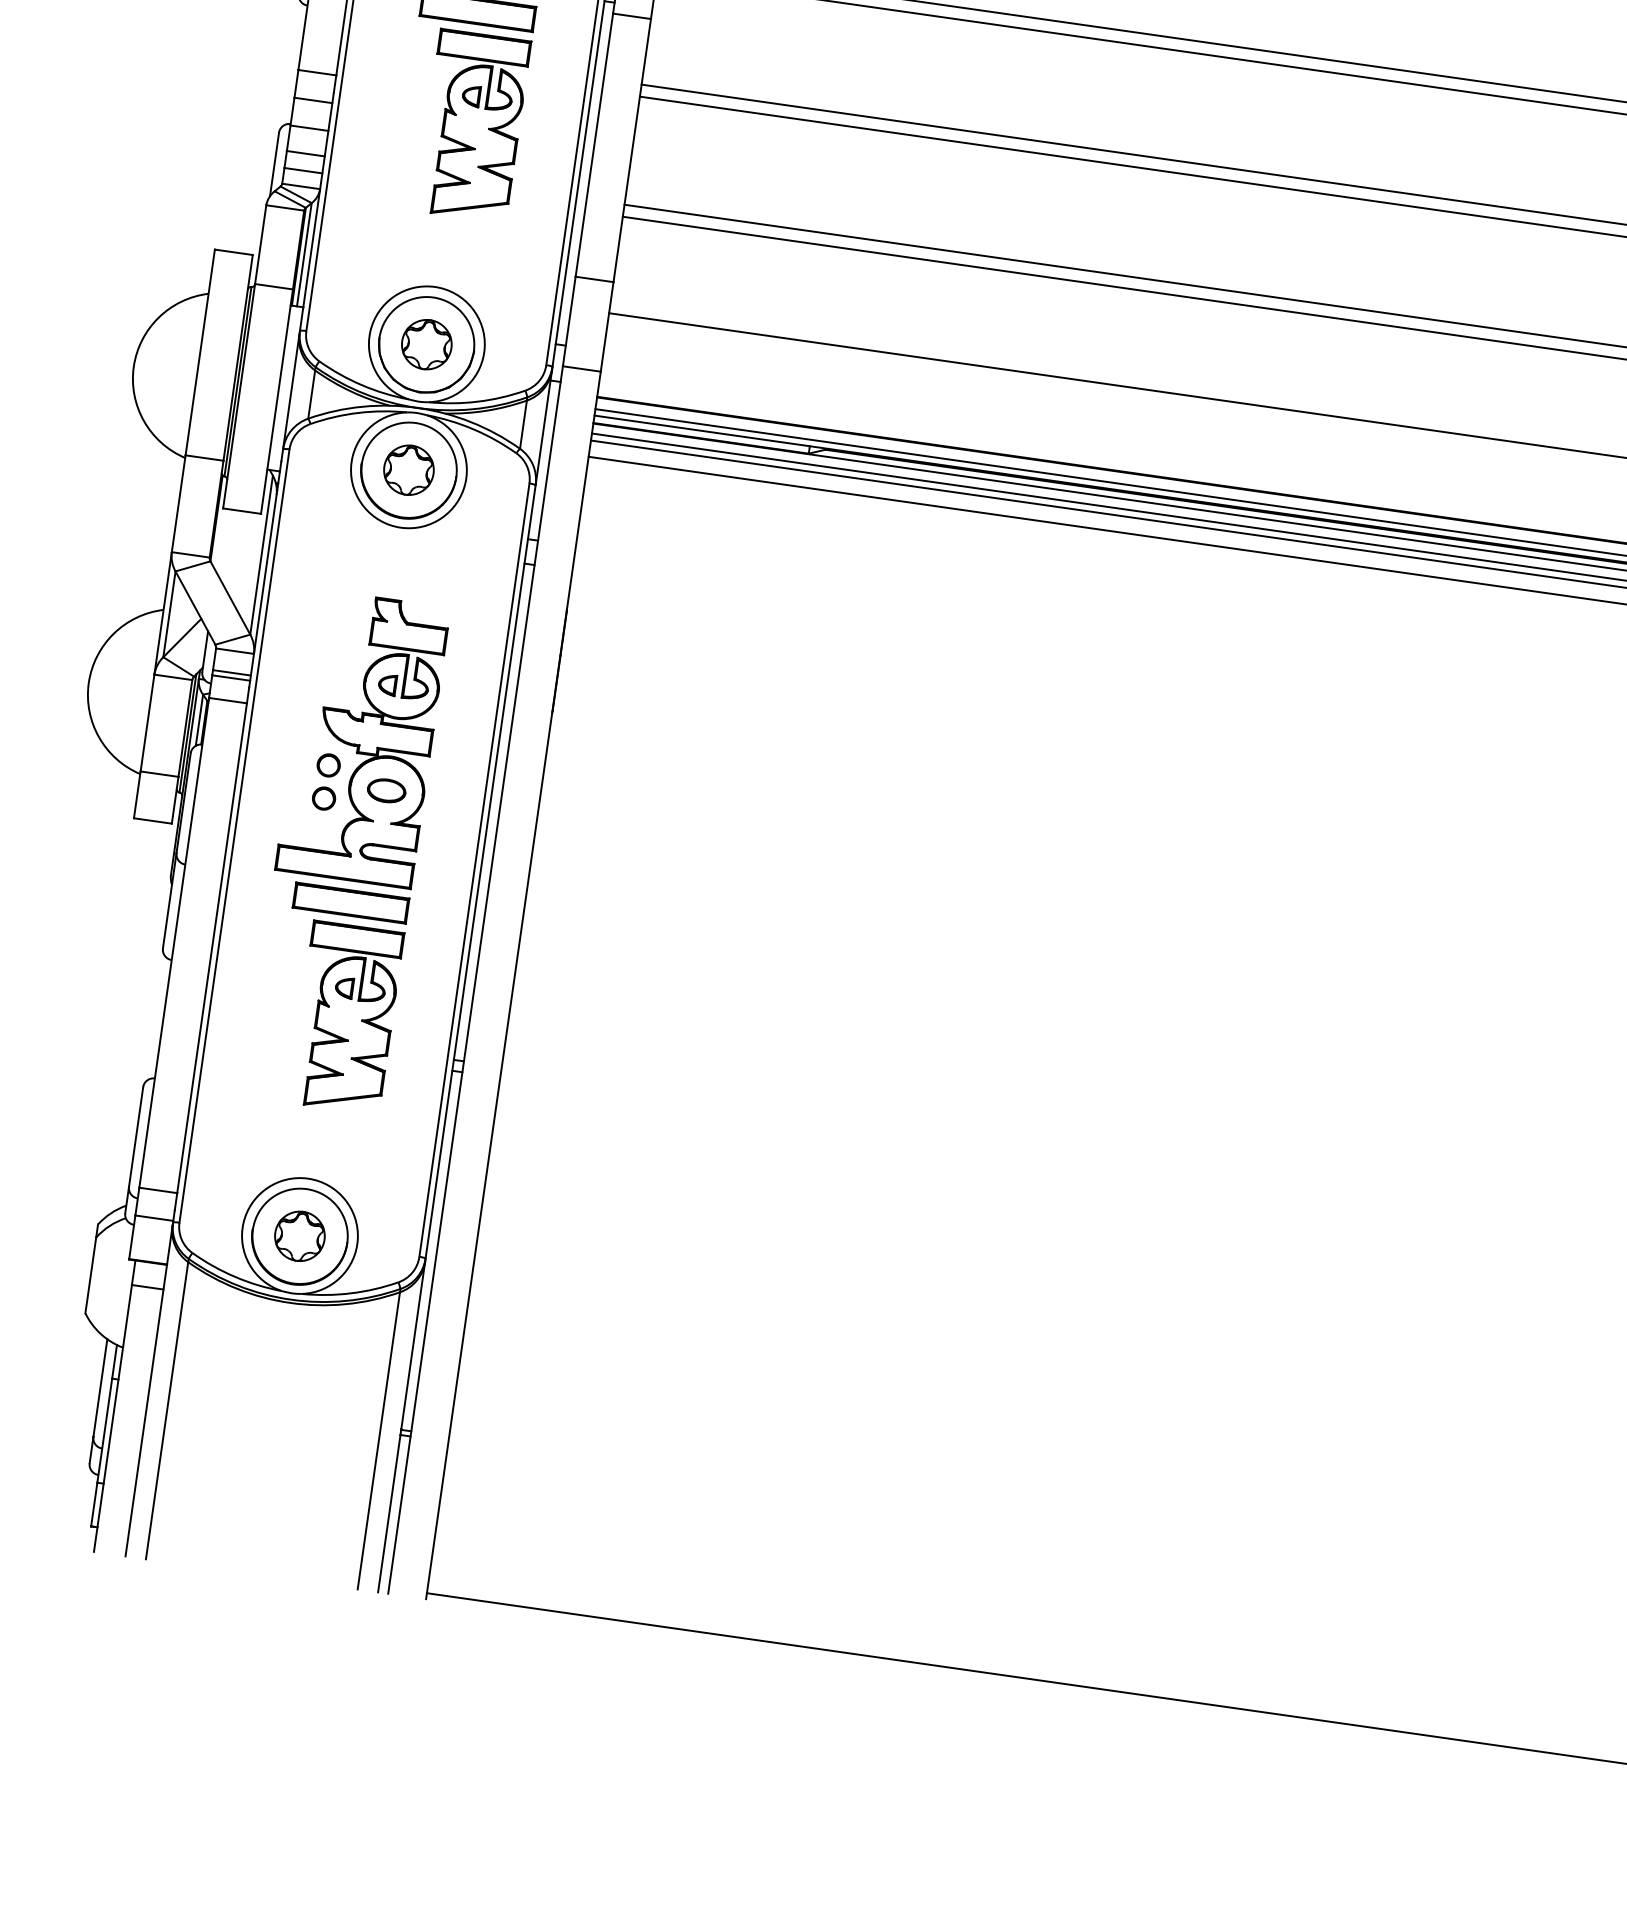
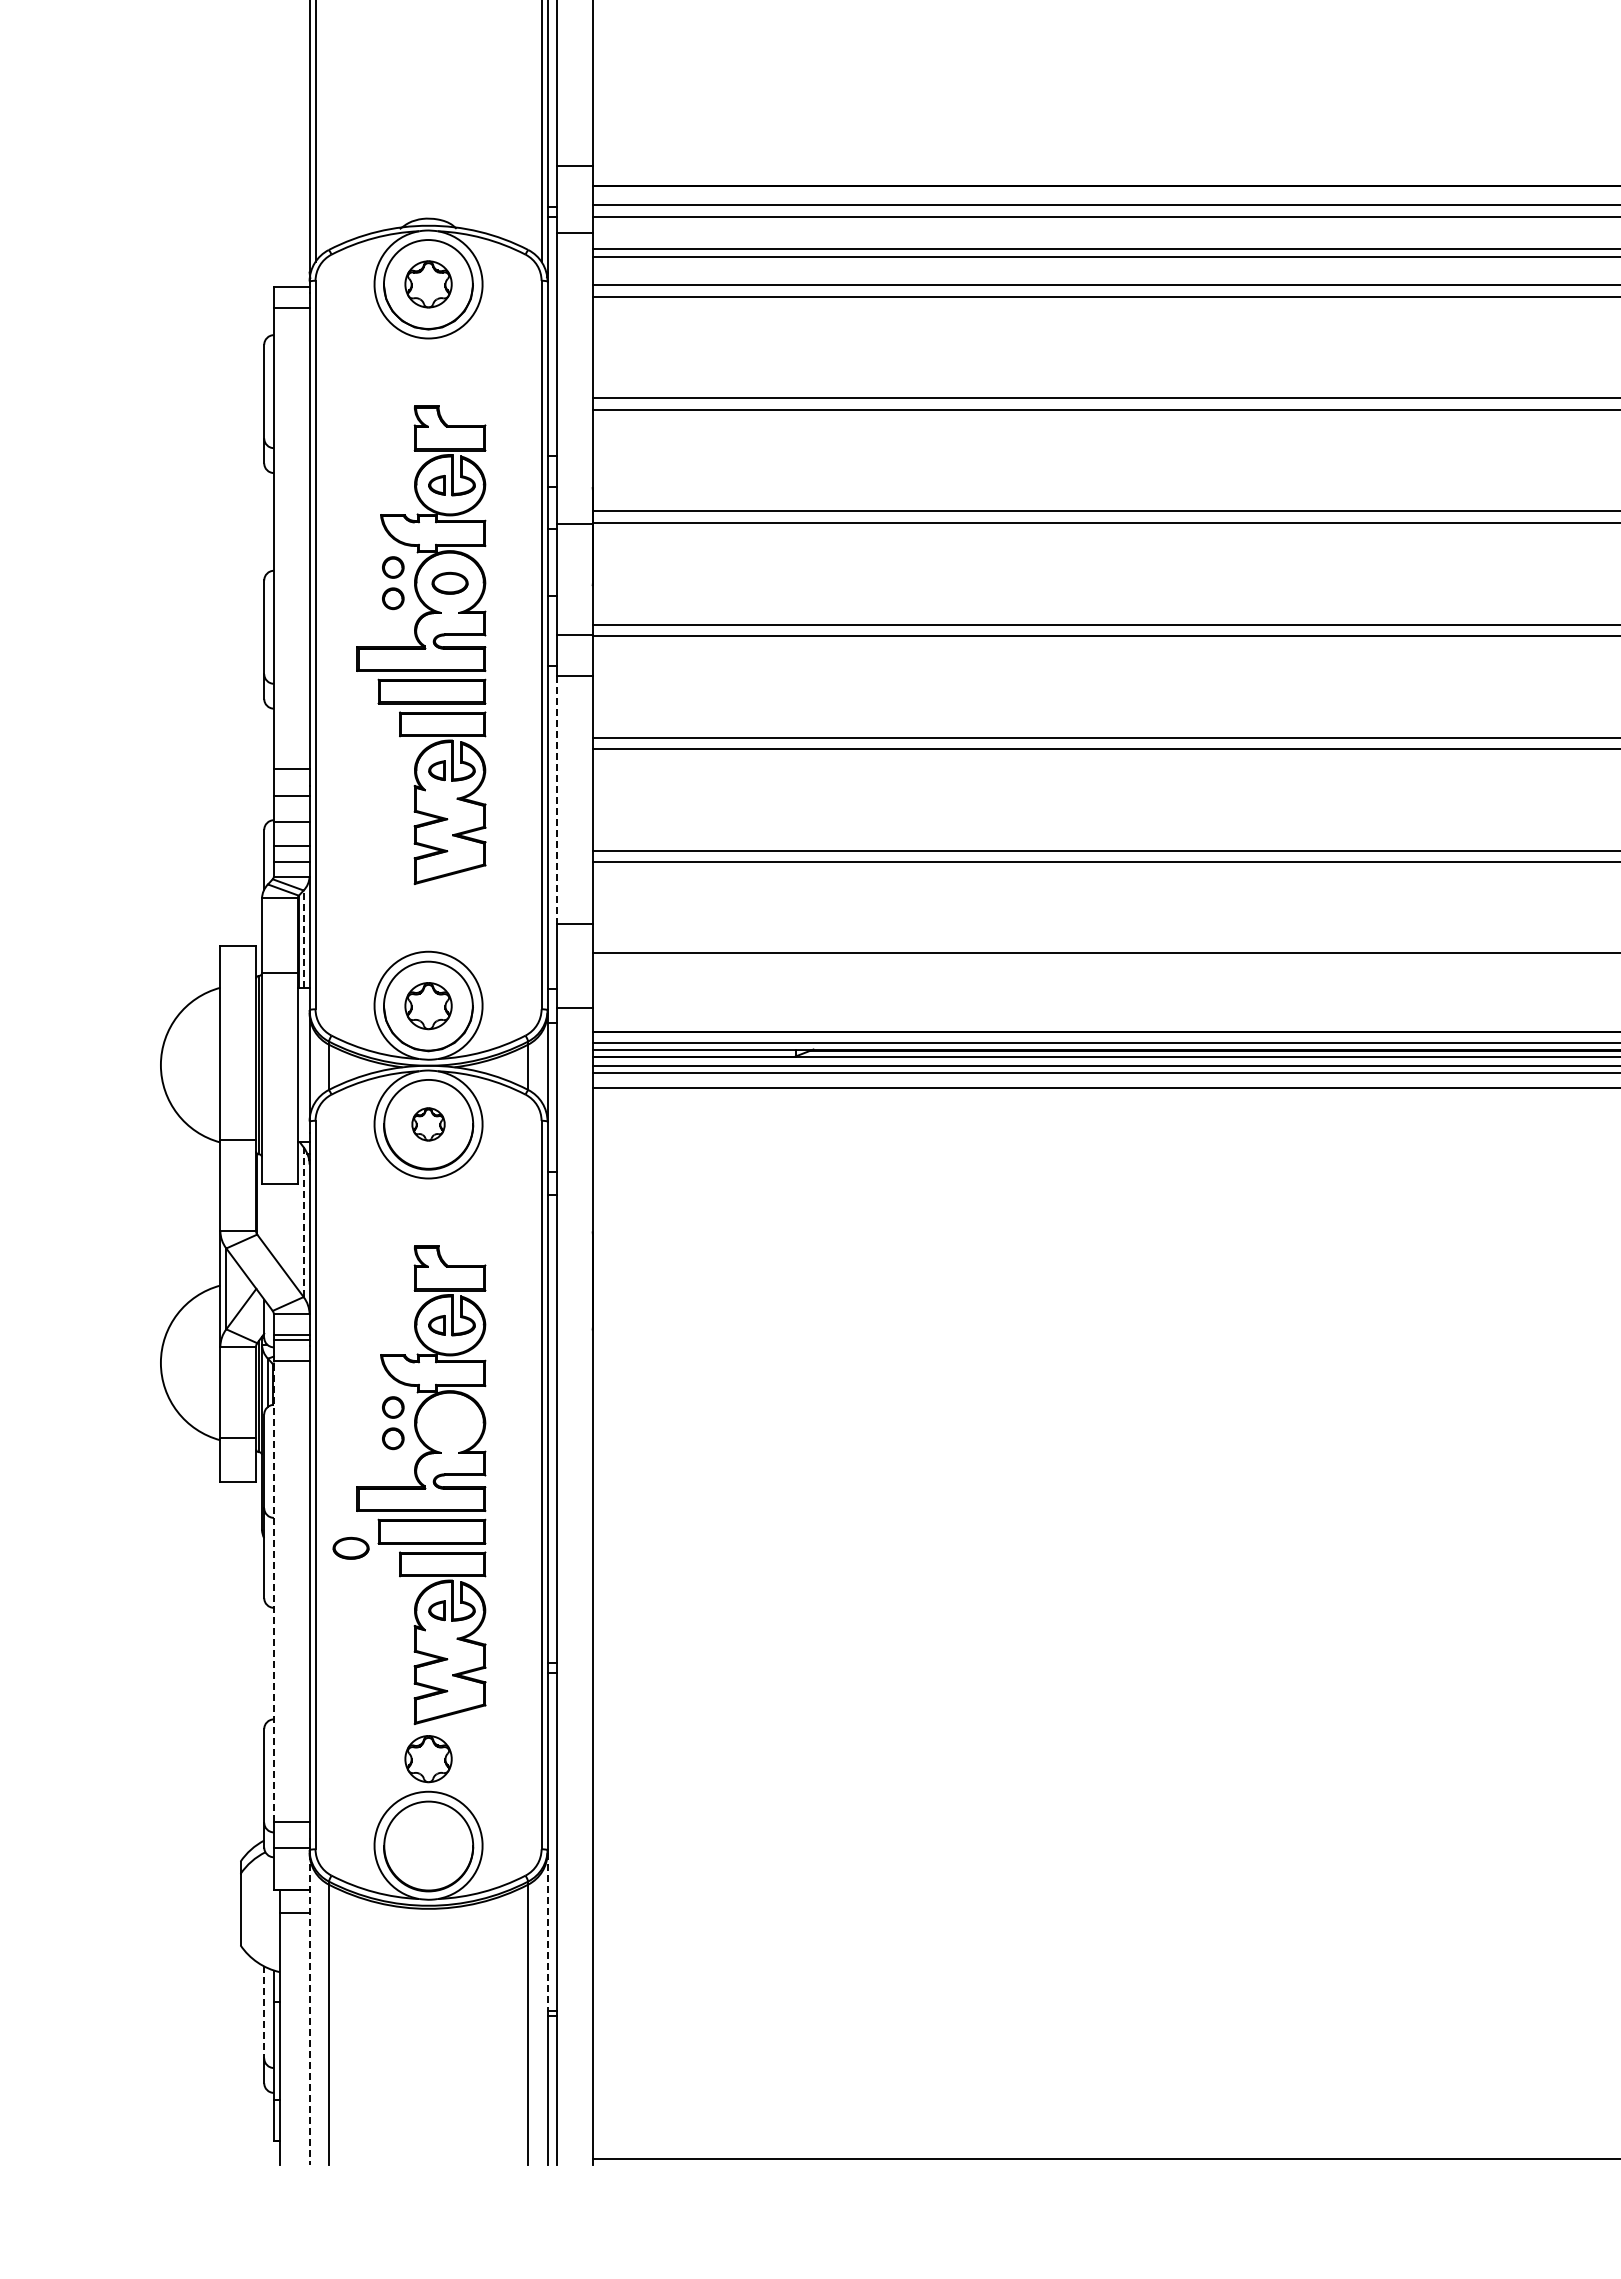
line: (594, 144) -> (557, 799), solid -> dashed
line: (304, 255) -> (303, 939), solid -> dashed
part: (408, 470) -> (428, 1124), size x0.7
line: (261, 555) -> (303, 1222), solid -> dashed
part: (386, 789) -> (350, 1547), moved
line: (173, 942) -> (273, 1591), solid -> dashed
part: (299, 1236) -> (428, 1759), moved
line: (413, 1344) -> (547, 1931), solid -> dashed
line: (100, 1388) -> (264, 2012), solid -> dashed
line: (149, 1390) -> (309, 2008), solid -> dashed

